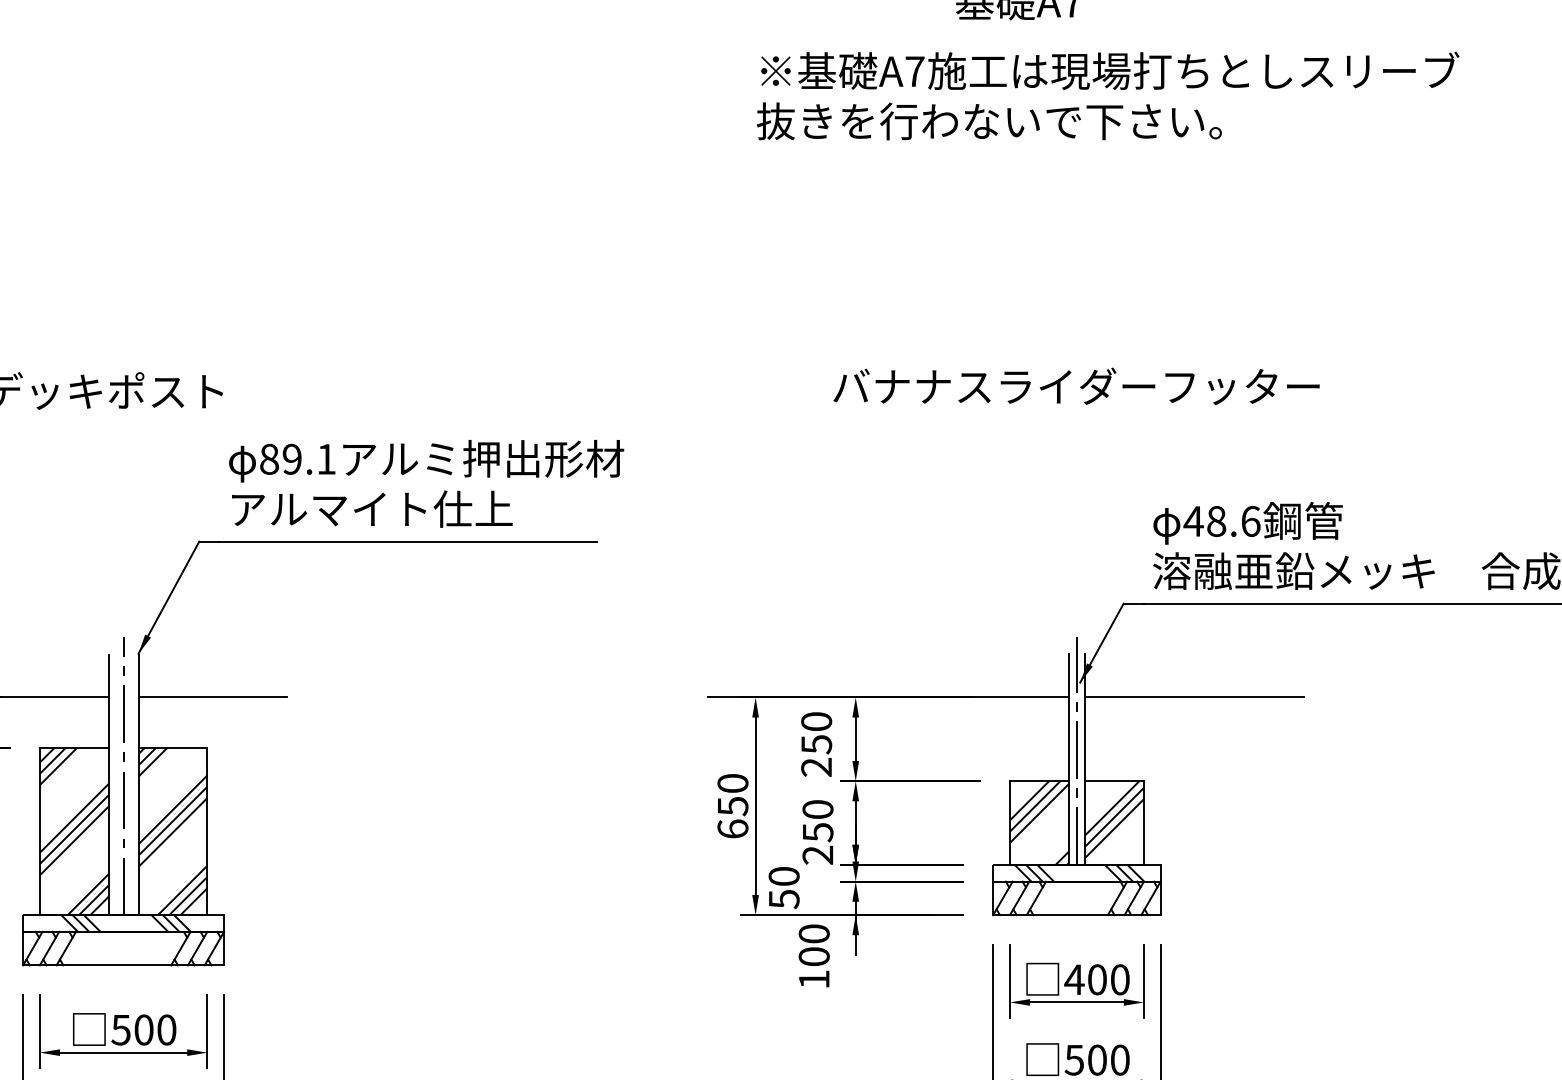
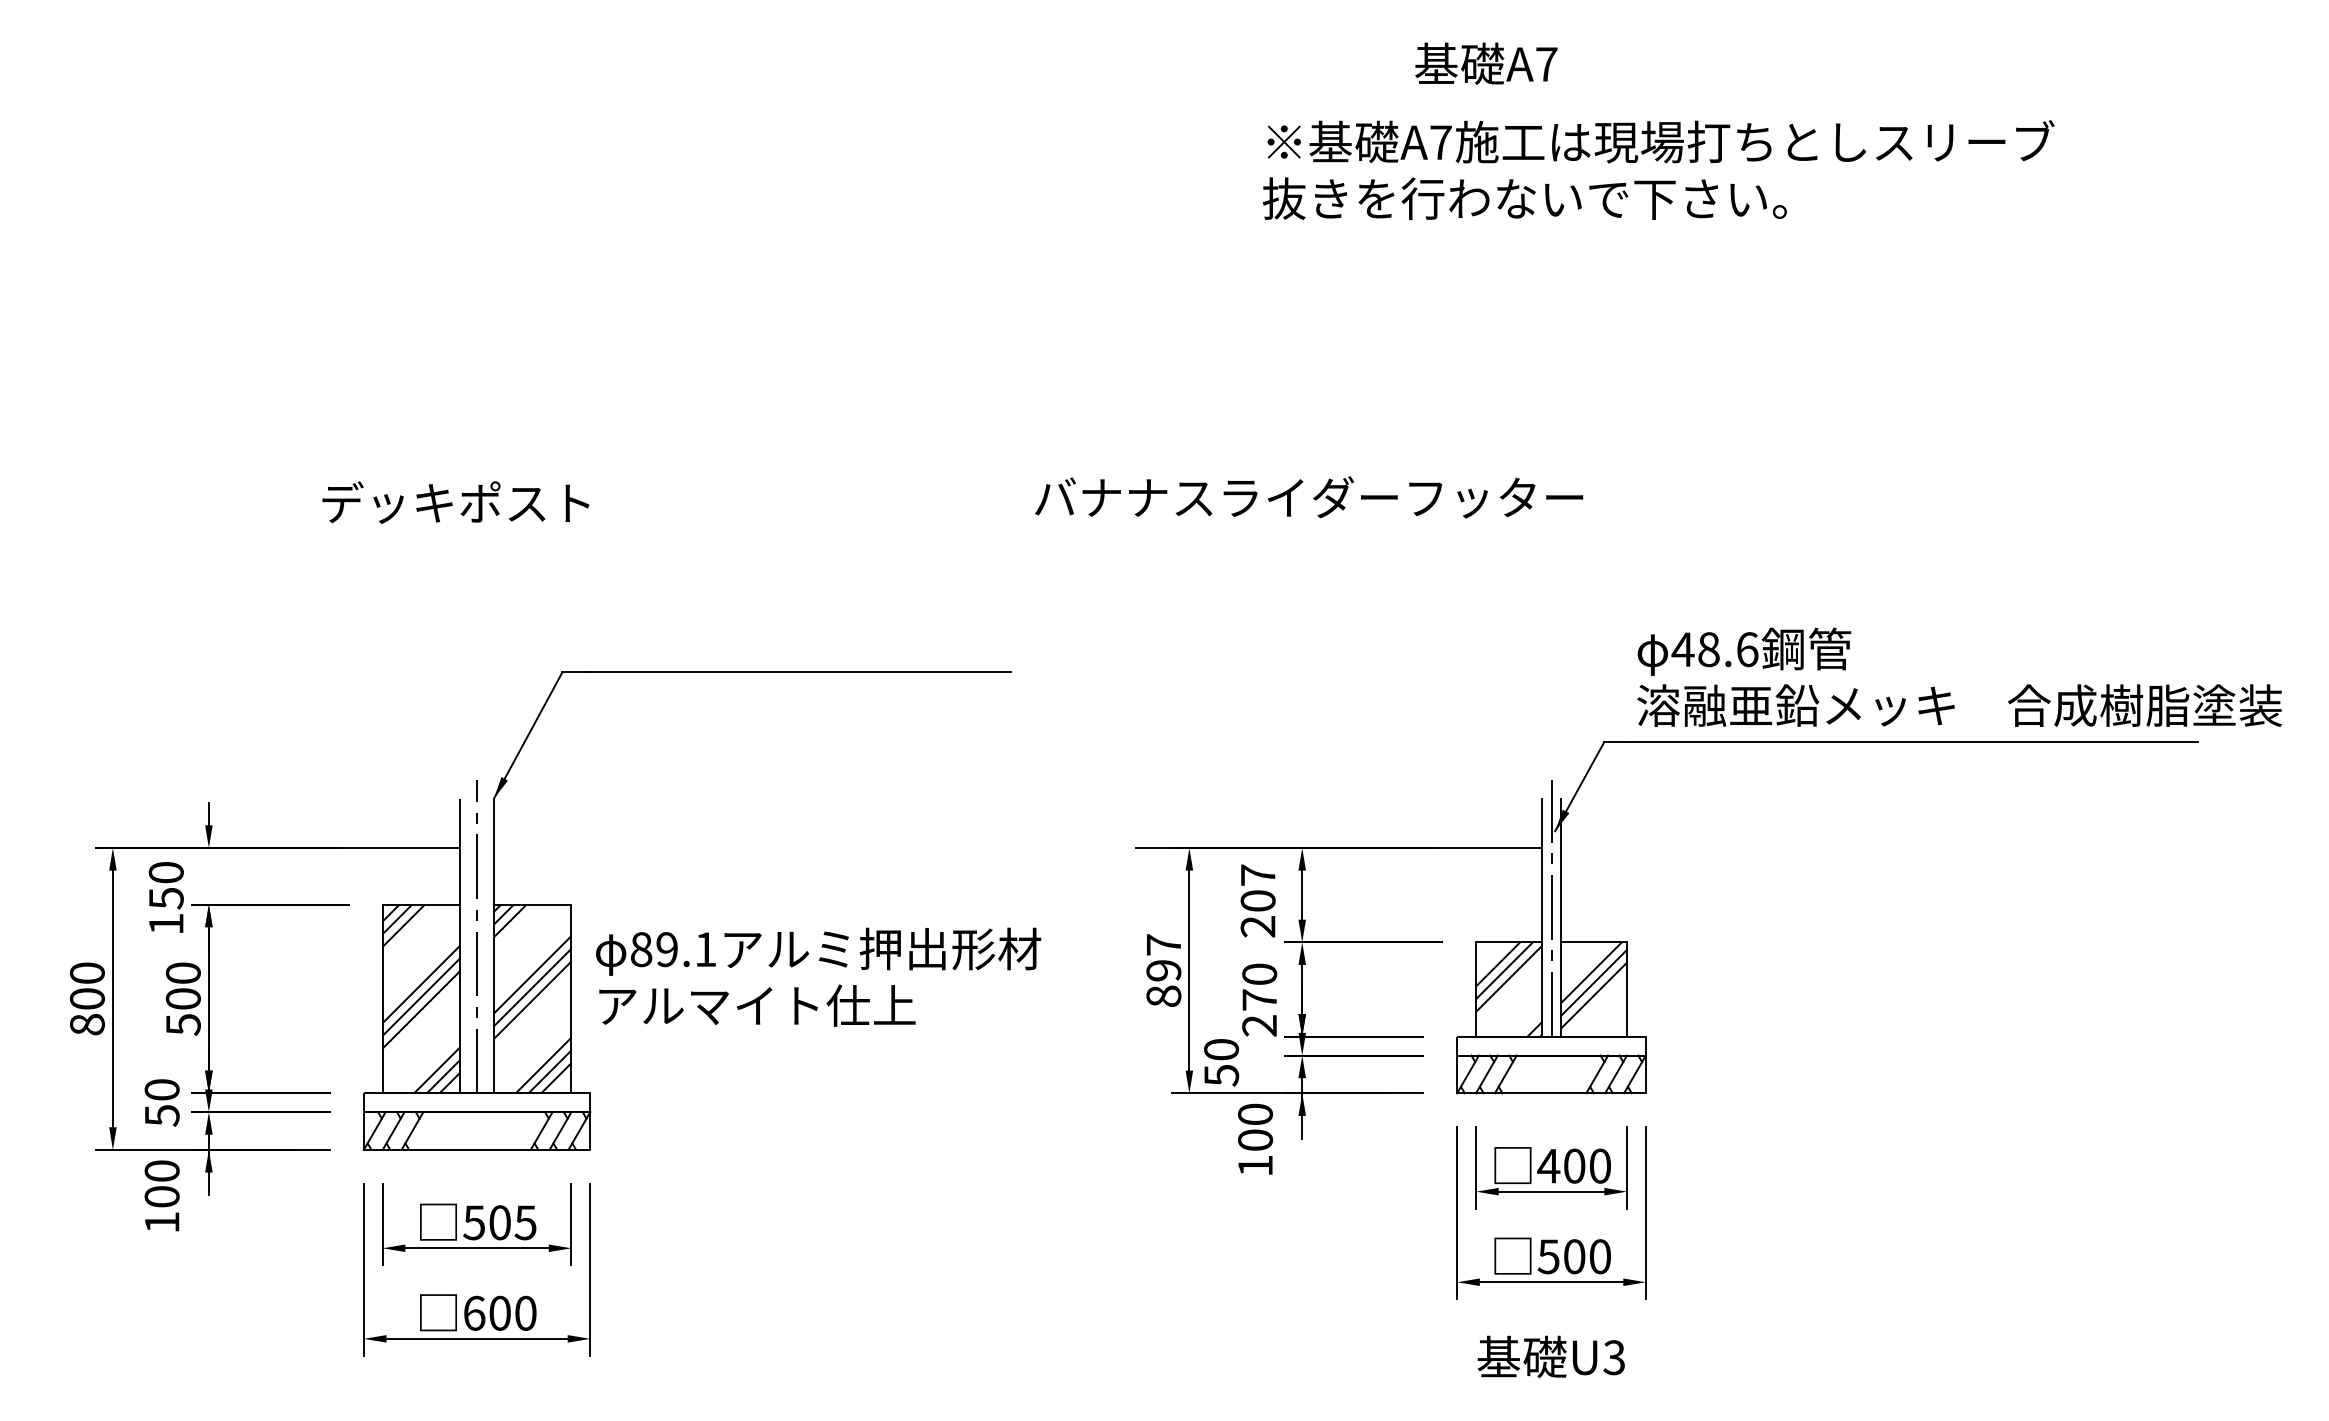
text: (1107, 96) -> (1658, 170), moved
text: (1076, 386) -> (1309, 497), moved
text: (426, 483) -> (818, 976), moved
line: (211, 697) -> (576, 847), removed
line: (1194, 697) -> (1683, 847), removed
text: (816, 733) -> (1257, 888), 250 -> 207
text: (732, 806) -> (1163, 970), 650 -> 897
text: (817, 832) -> (1259, 1000), 250 -> 270
hatch: (1079, 872) -> (1554, 1045), removed
hatch: (125, 923) -> (479, 1102), removed
text: (166, 1029) -> (525, 1222), 500 -> 505

